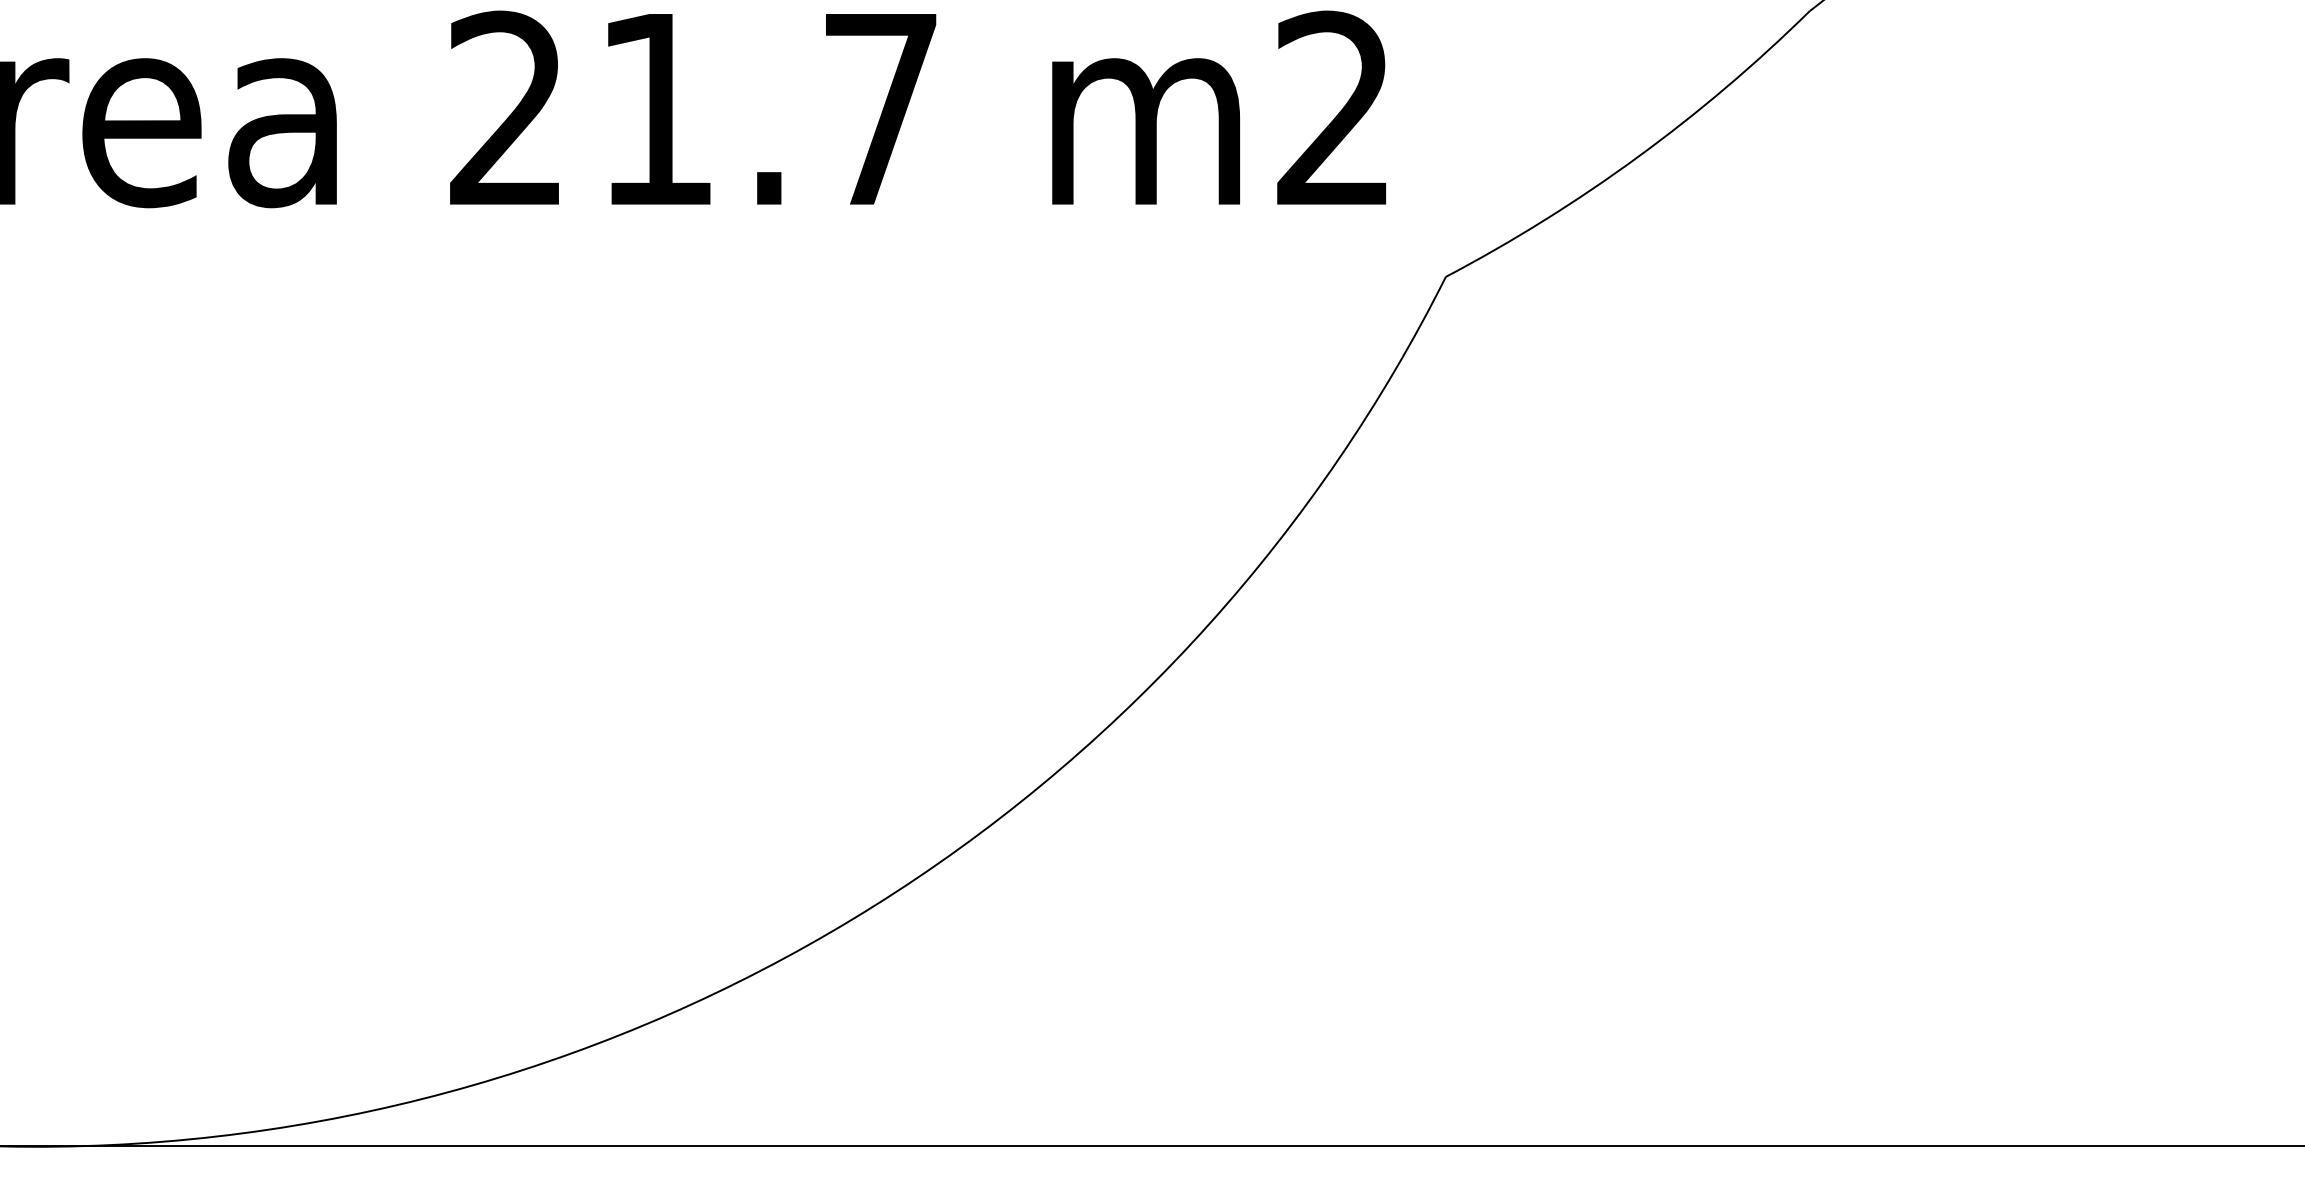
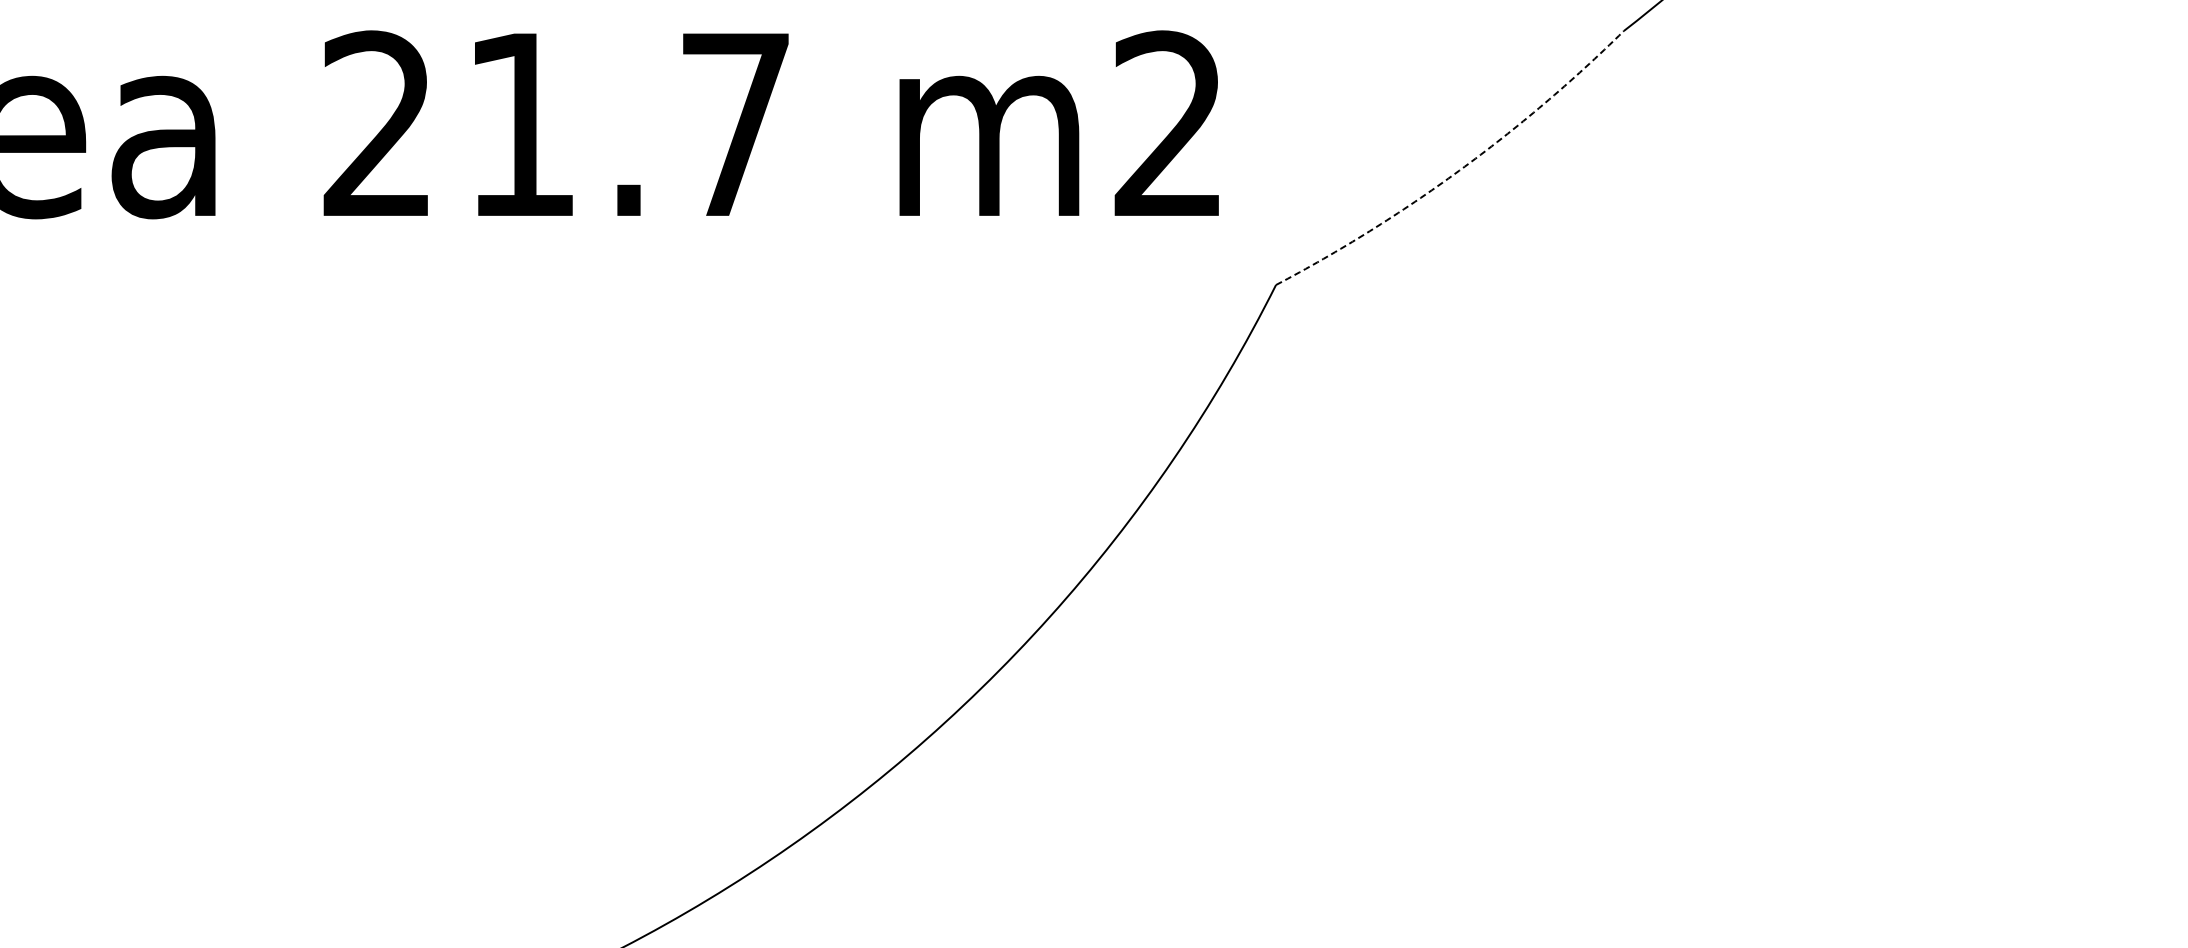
arc: (1637, 157) -> (1459, 170), solid -> dashed

